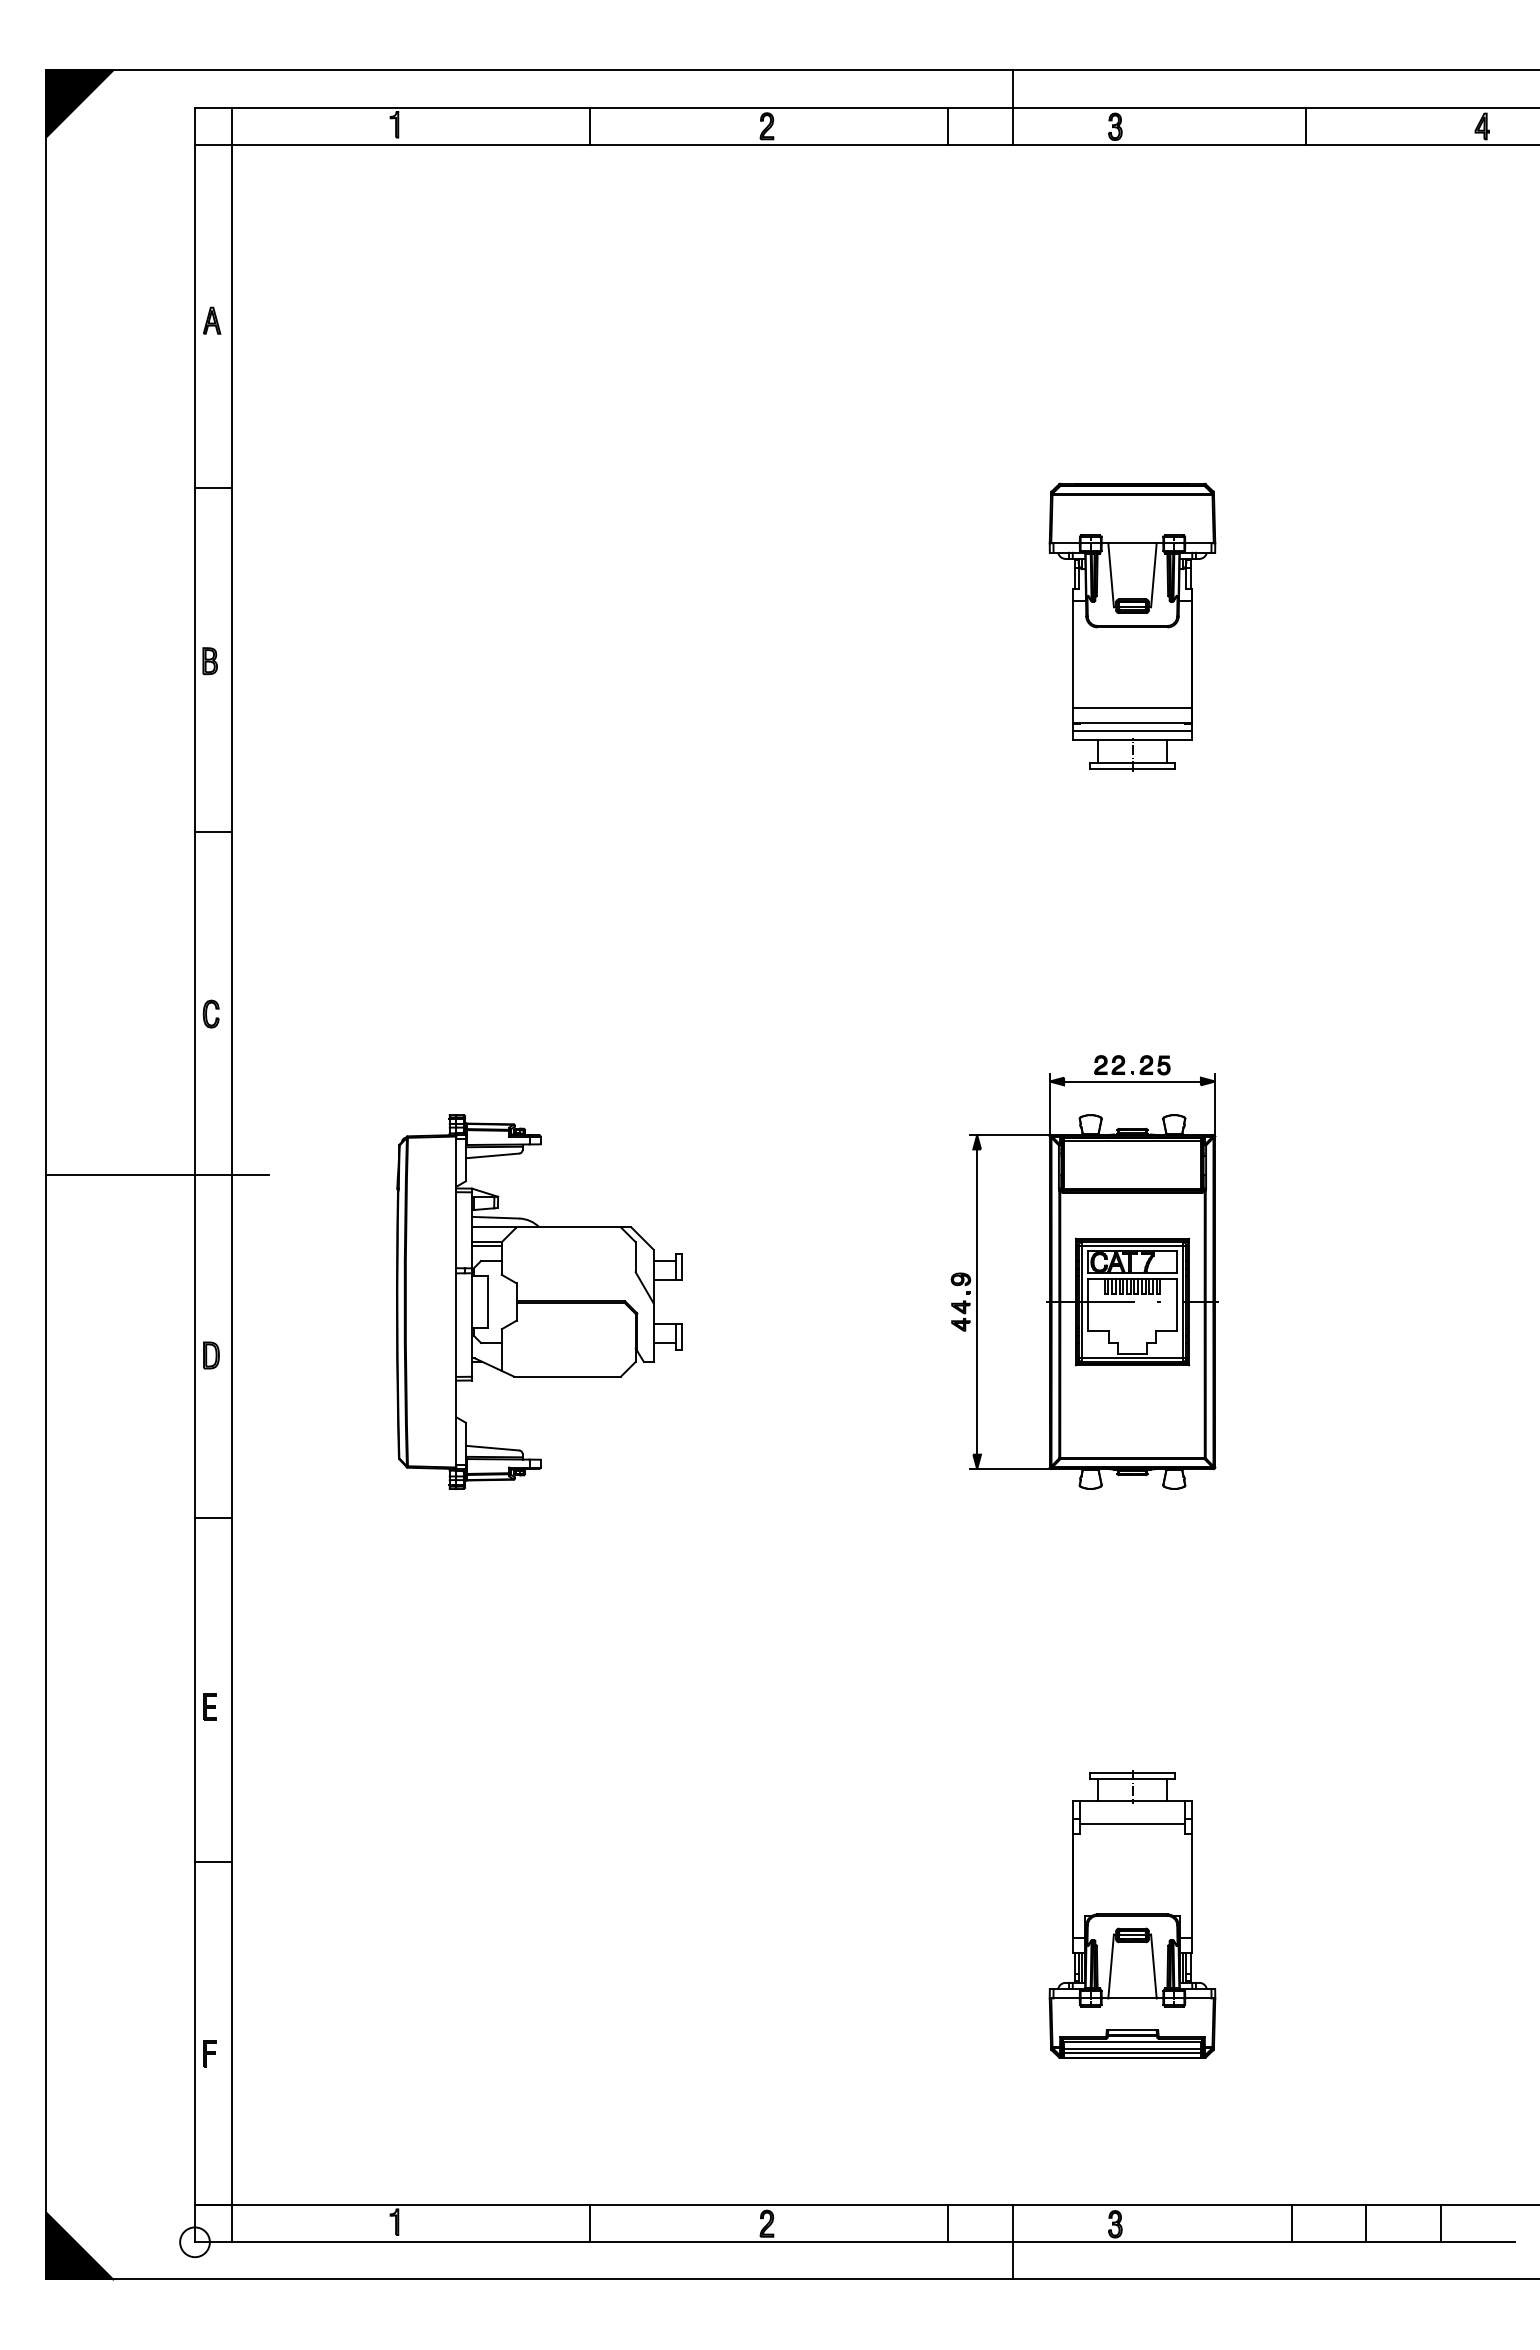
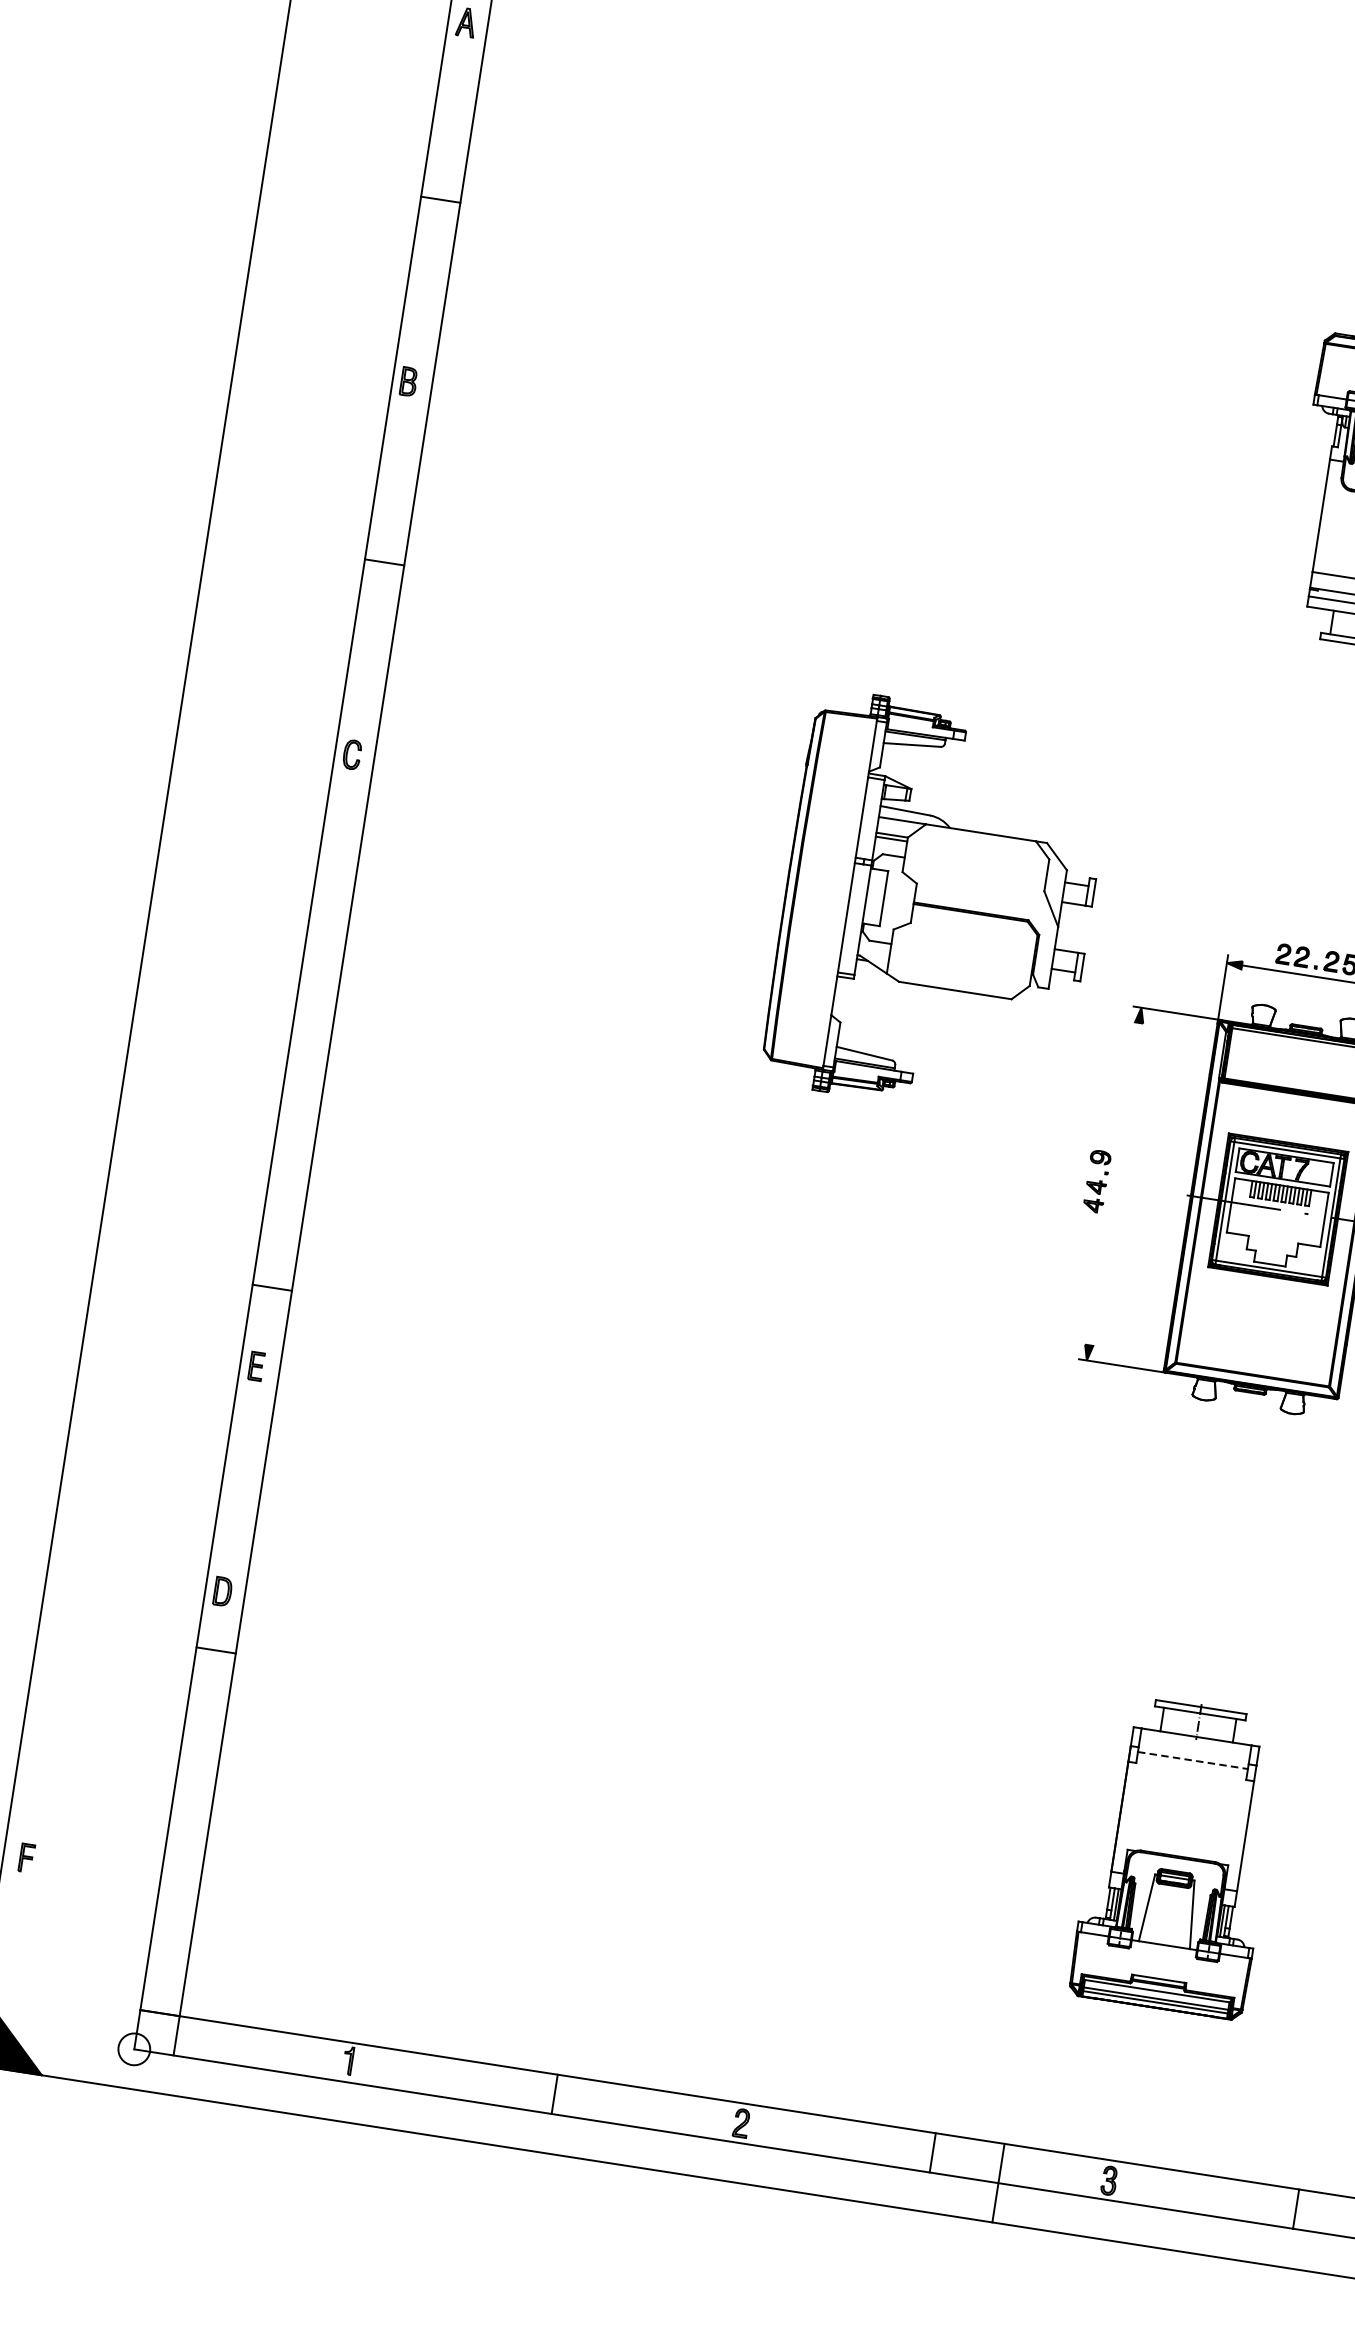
line: (157, 1175) -> (269, 916), removed
part: (539, 1301) -> (937, 906), moved
line: (977, 1301) -> (1114, 1183), removed
part: (211, 1355) -> (222, 1591), moved
part: (209, 1706) -> (255, 1365), moved
line: (1133, 1823) -> (1194, 1760), solid -> dashed
part: (209, 2053) -> (26, 1857), moved

